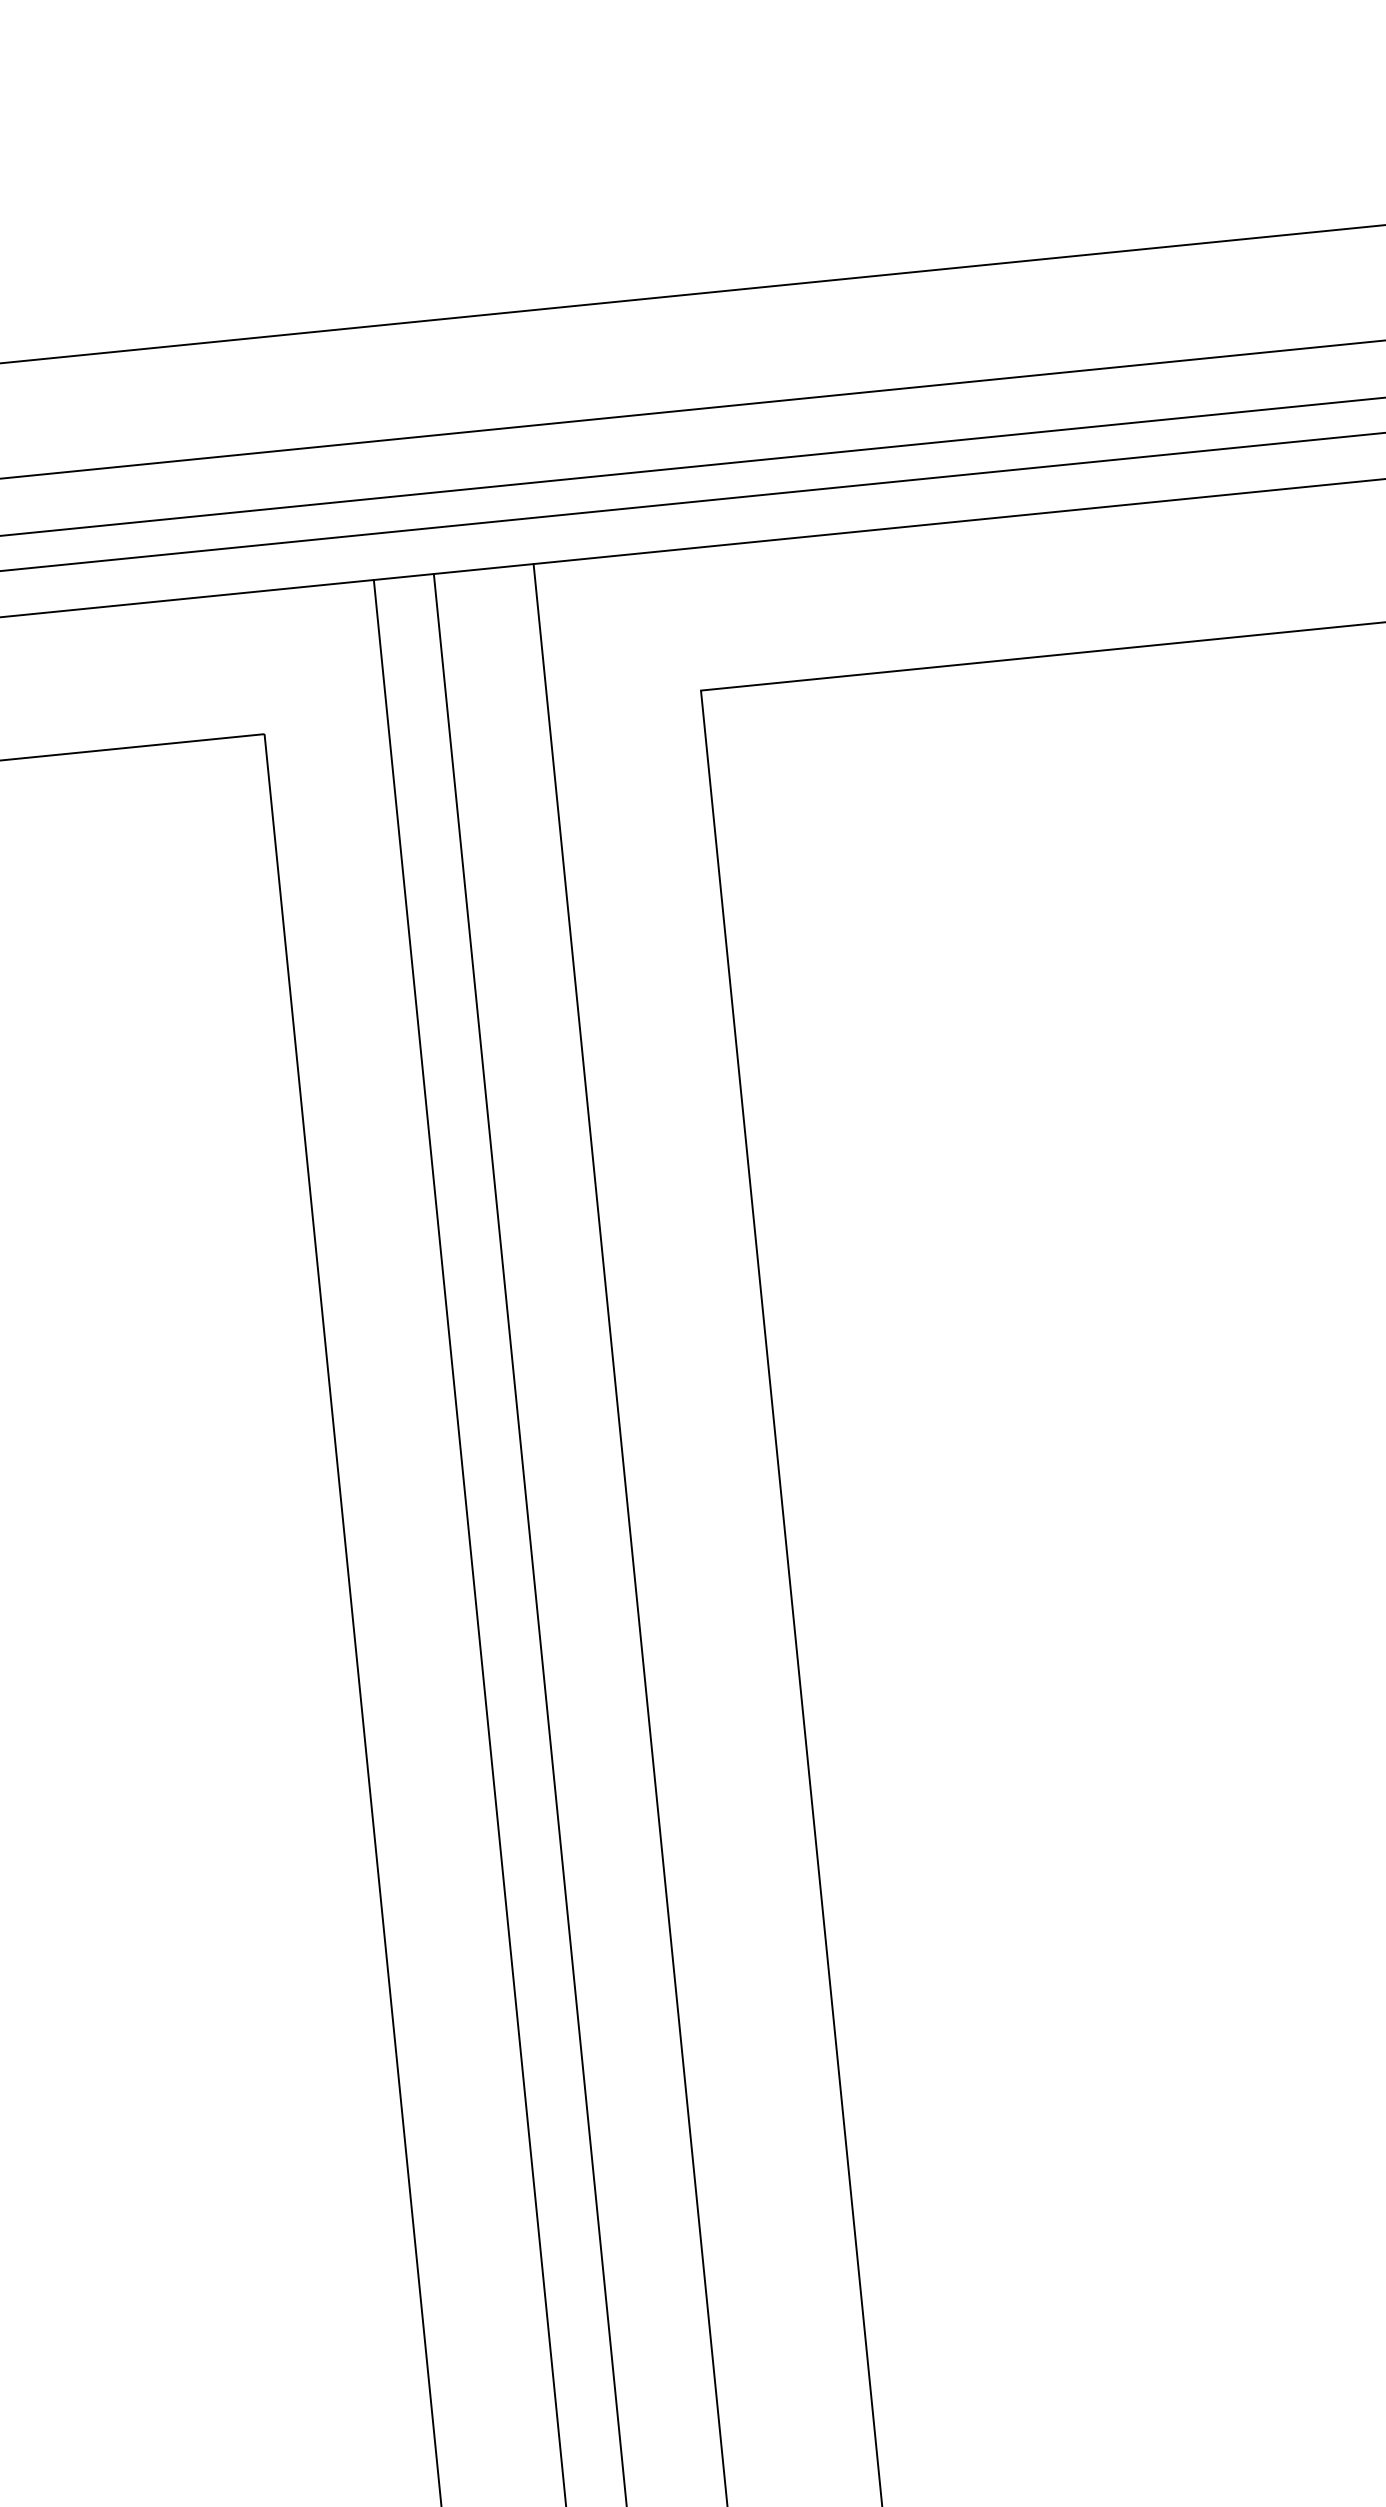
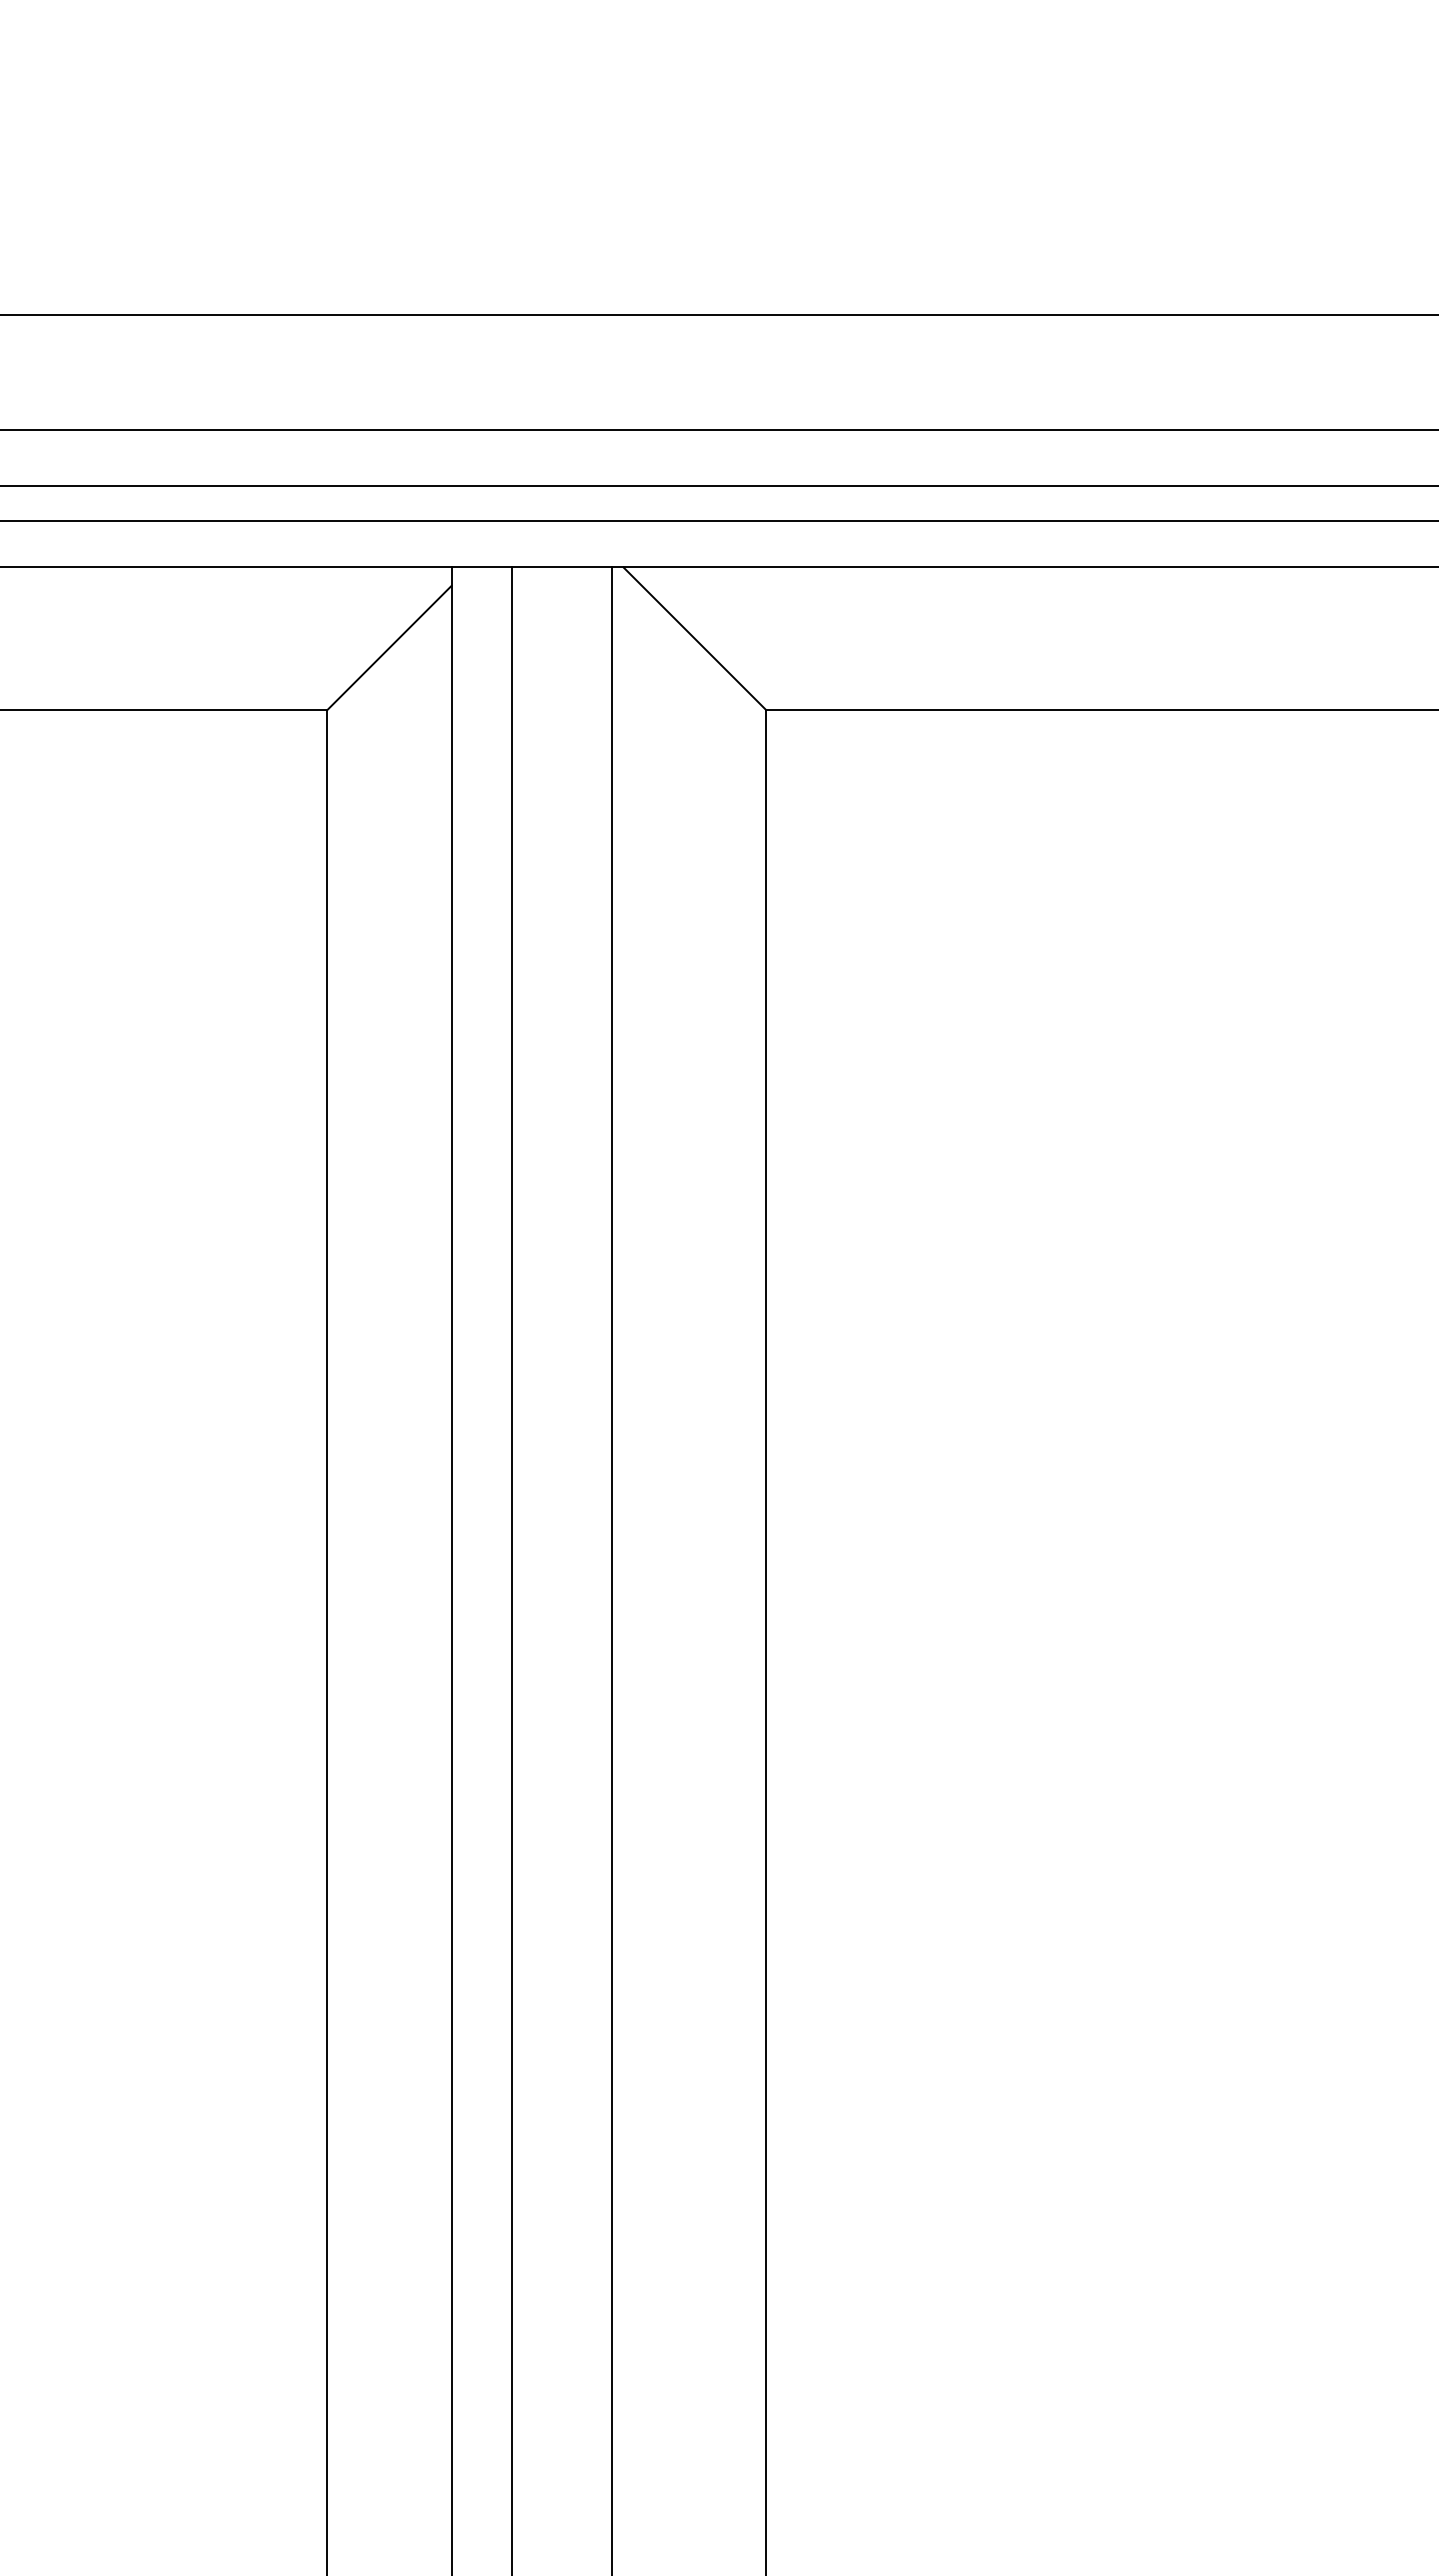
line: (622, 626) -> (694, 638), added
line: (320, 665) -> (389, 647), added

